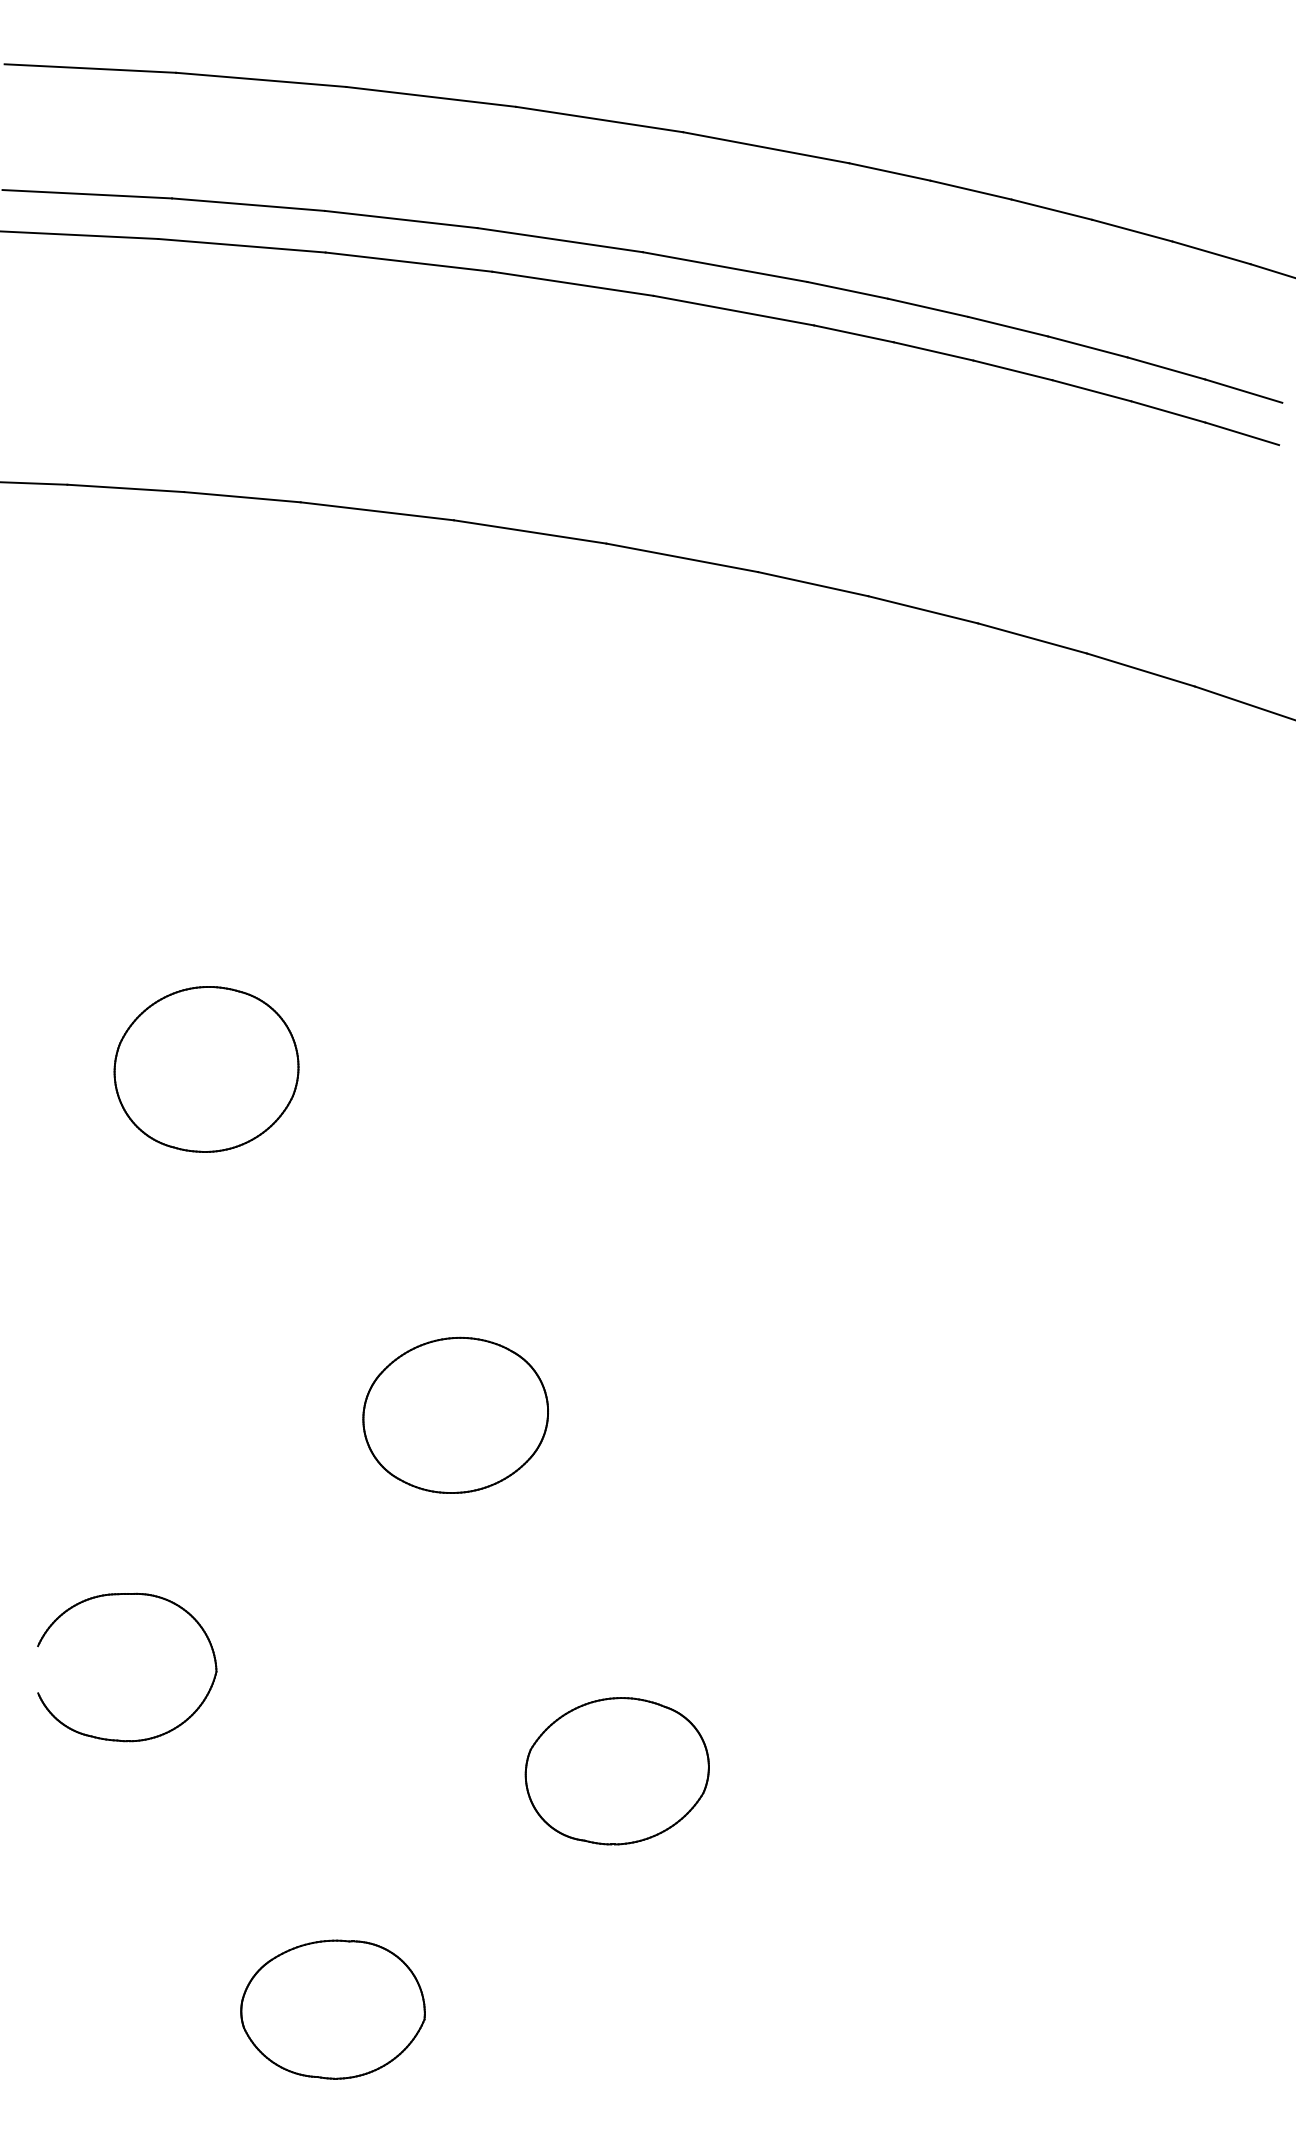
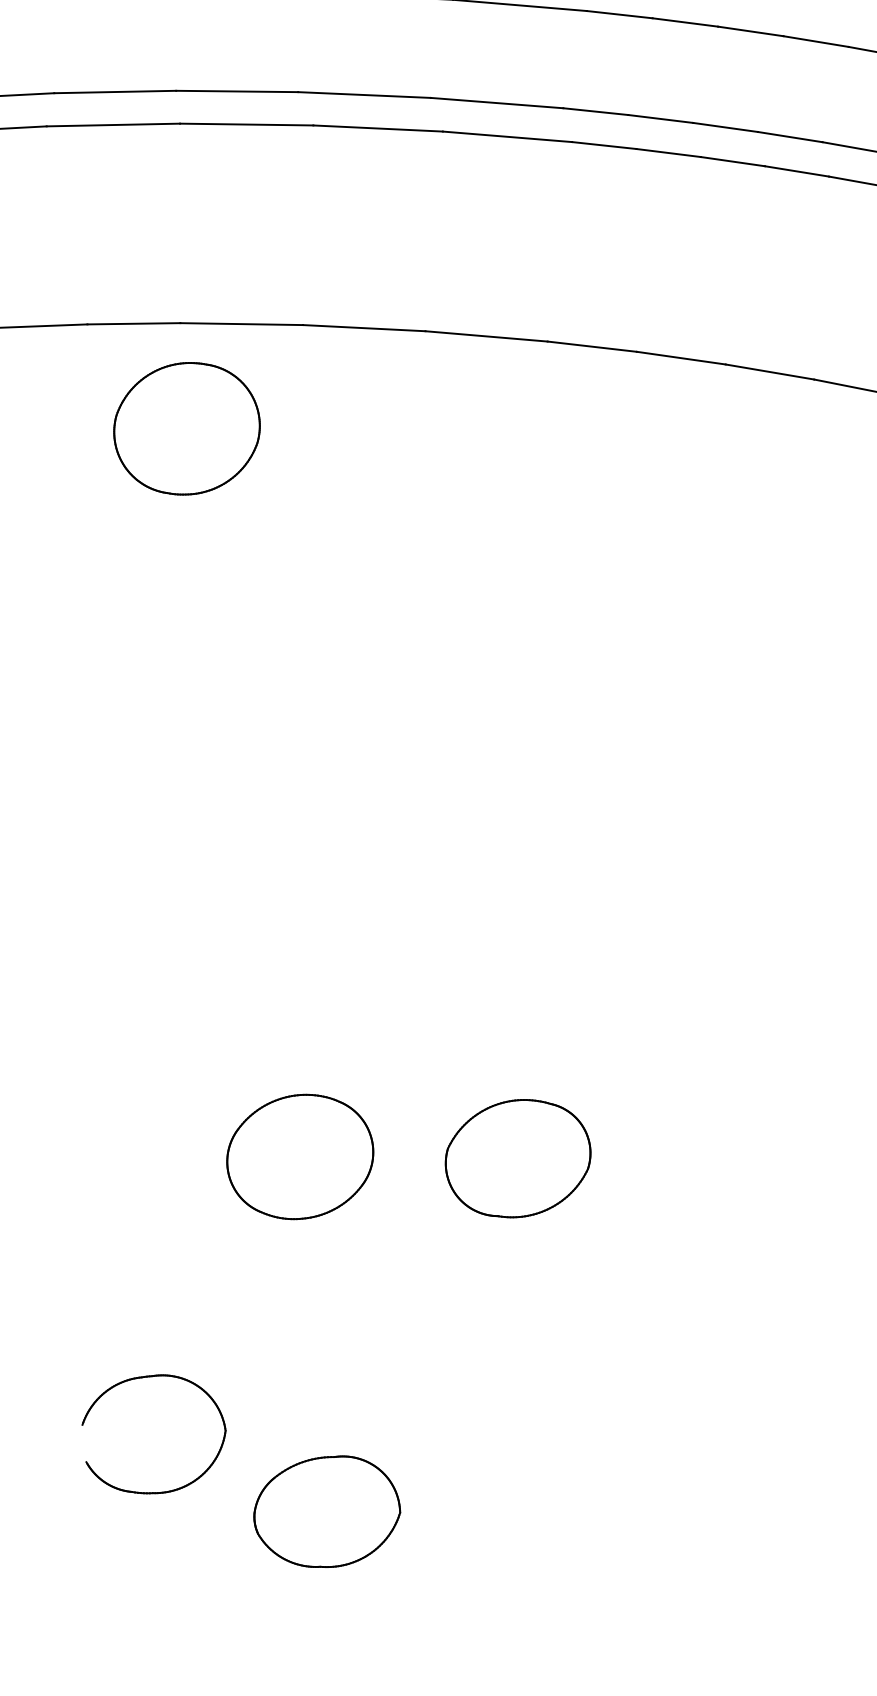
part: (206, 1069) -> (186, 428), moved
part: (455, 1414) -> (299, 1156), moved
part: (120, 1739) -> (155, 1492), moved
part: (616, 1771) -> (517, 1158), moved

